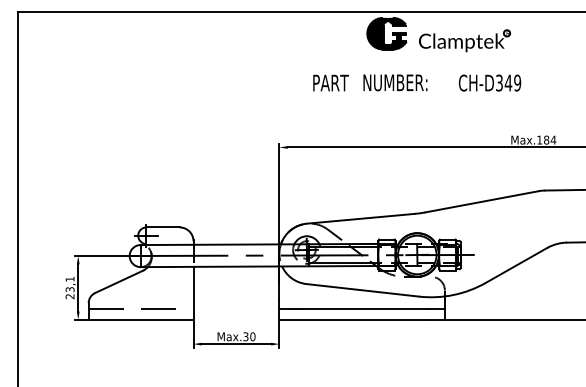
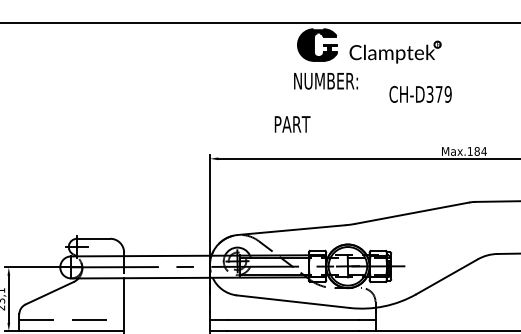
text: (330, 82) -> (292, 123), moved
text: (395, 82) -> (326, 80), moved
text: (508, 82) -> (439, 93), CH-D349 -> CH-D379

